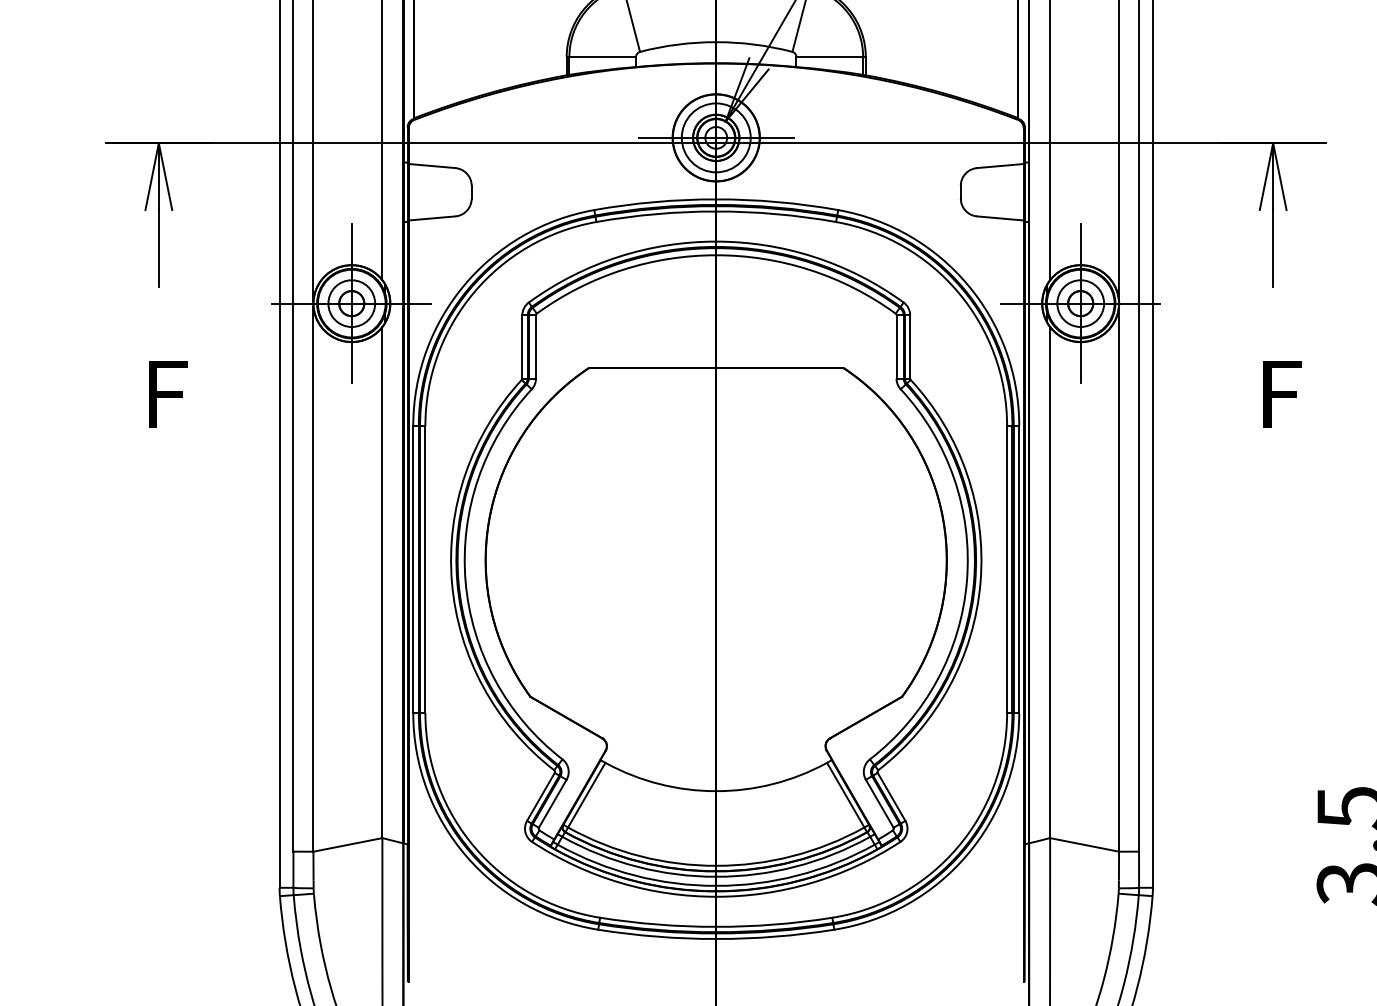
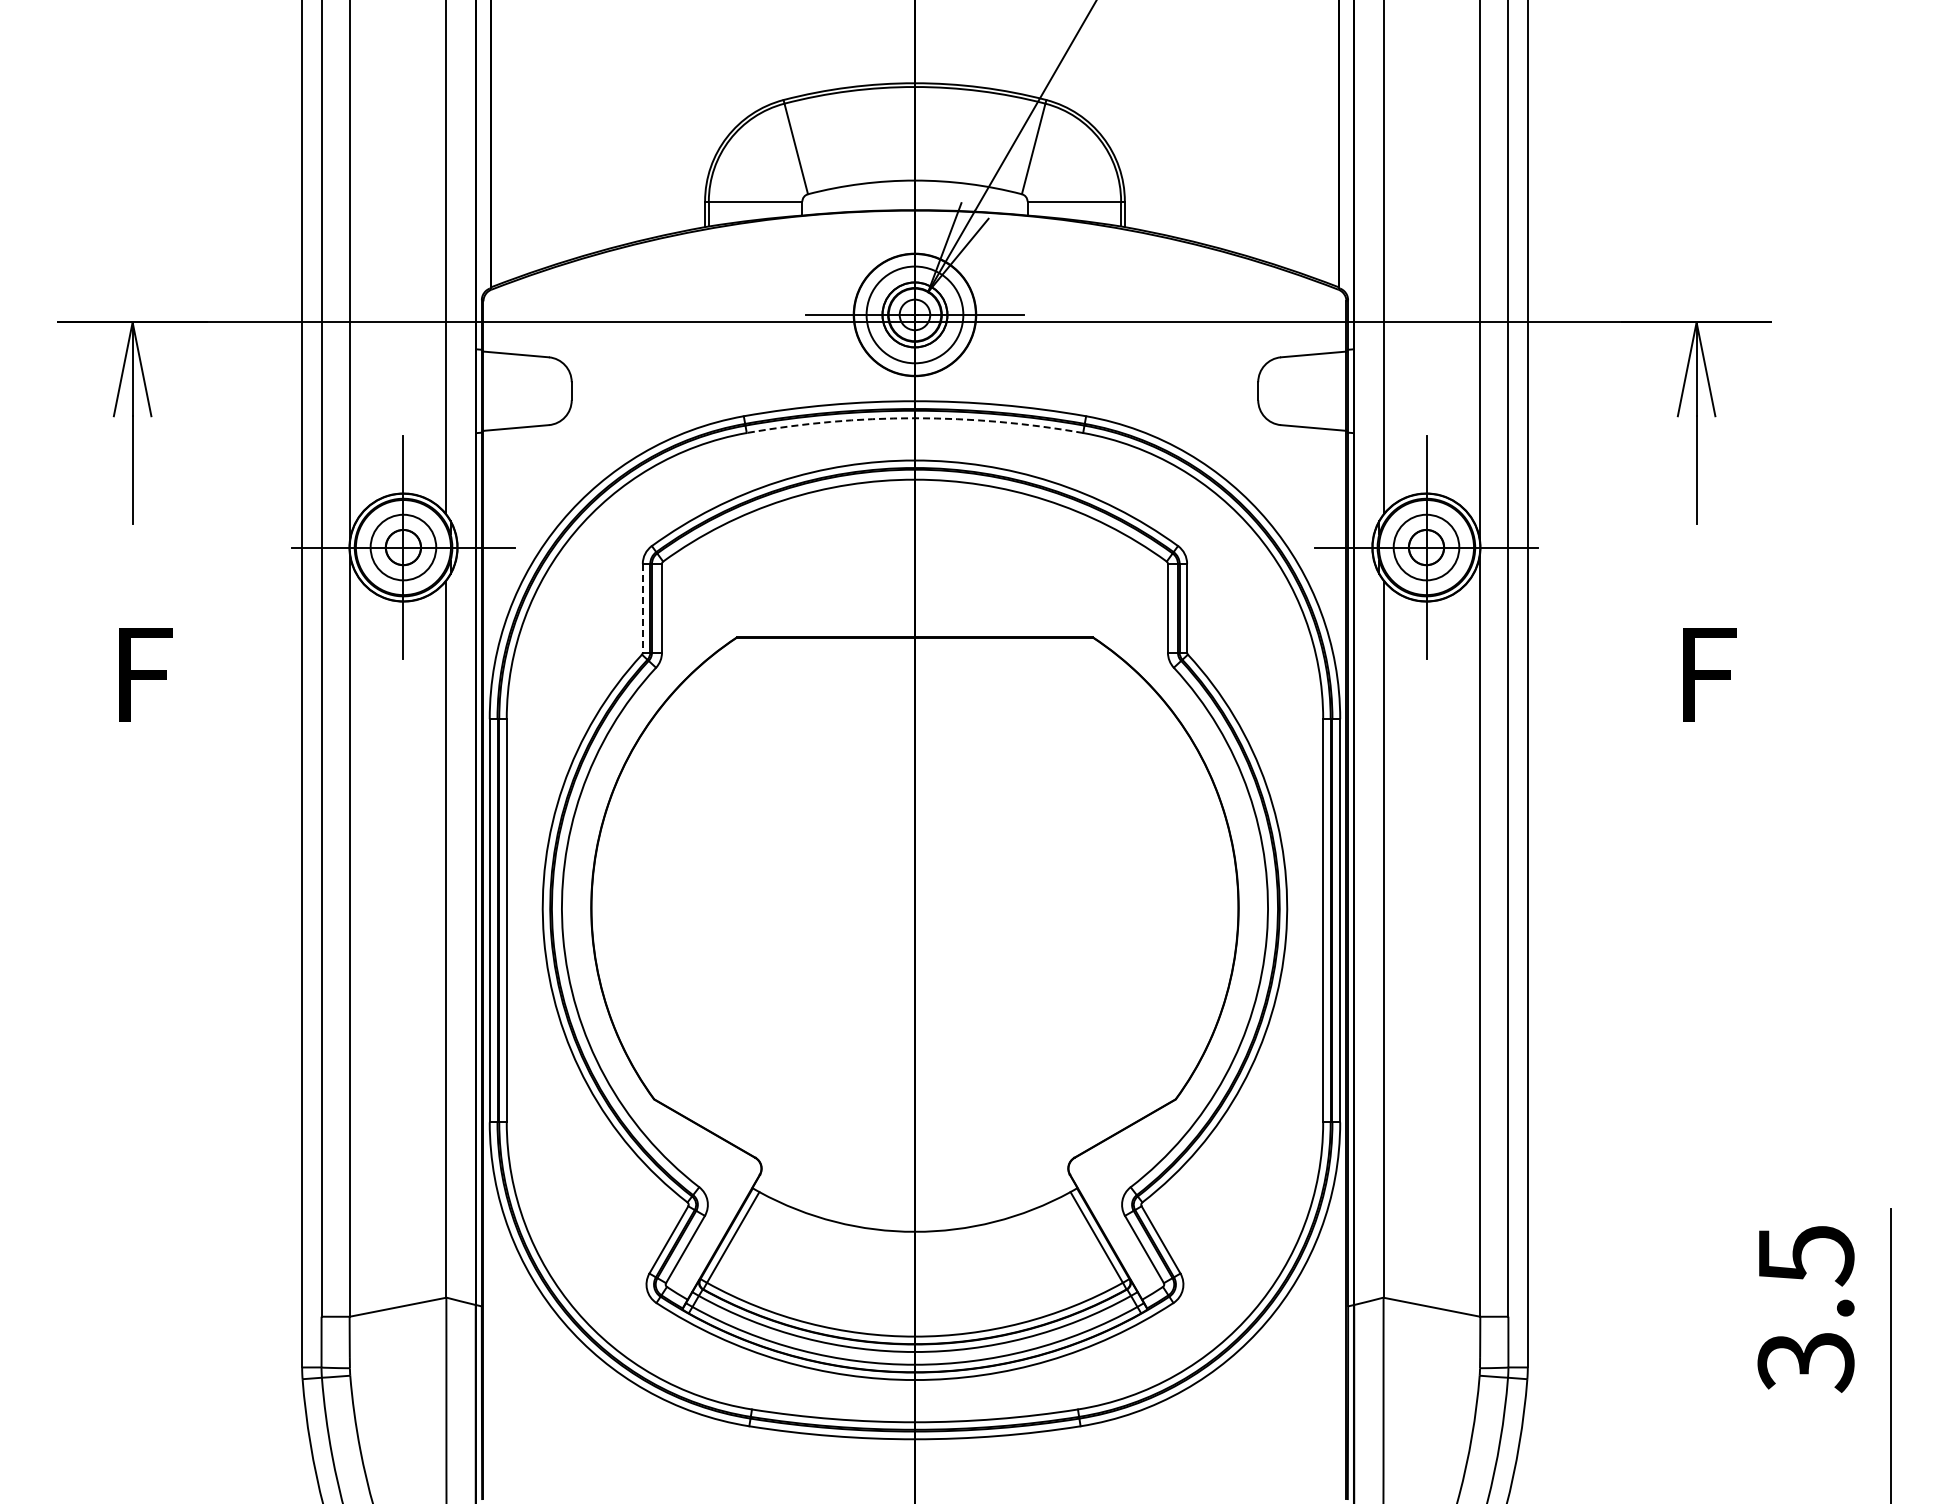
arc: (715, 211) -> (914, 418), solid -> dashed
line: (522, 347) -> (642, 608), solid -> dashed

